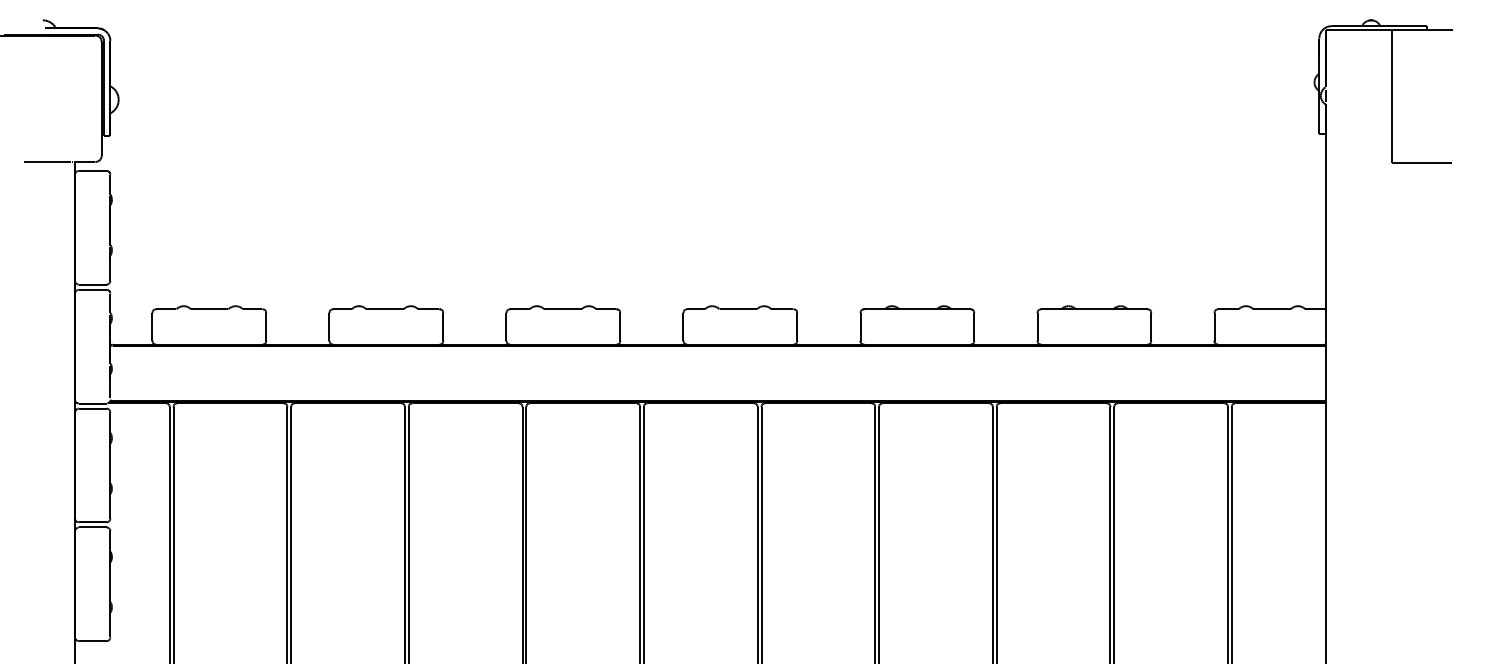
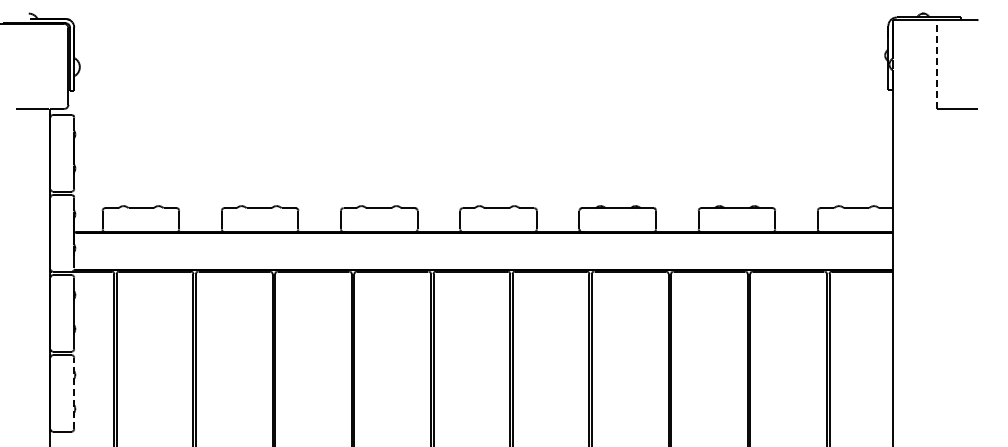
line: (1392, 95) -> (937, 64), solid -> dashed
line: (110, 584) -> (74, 393), solid -> dashed

